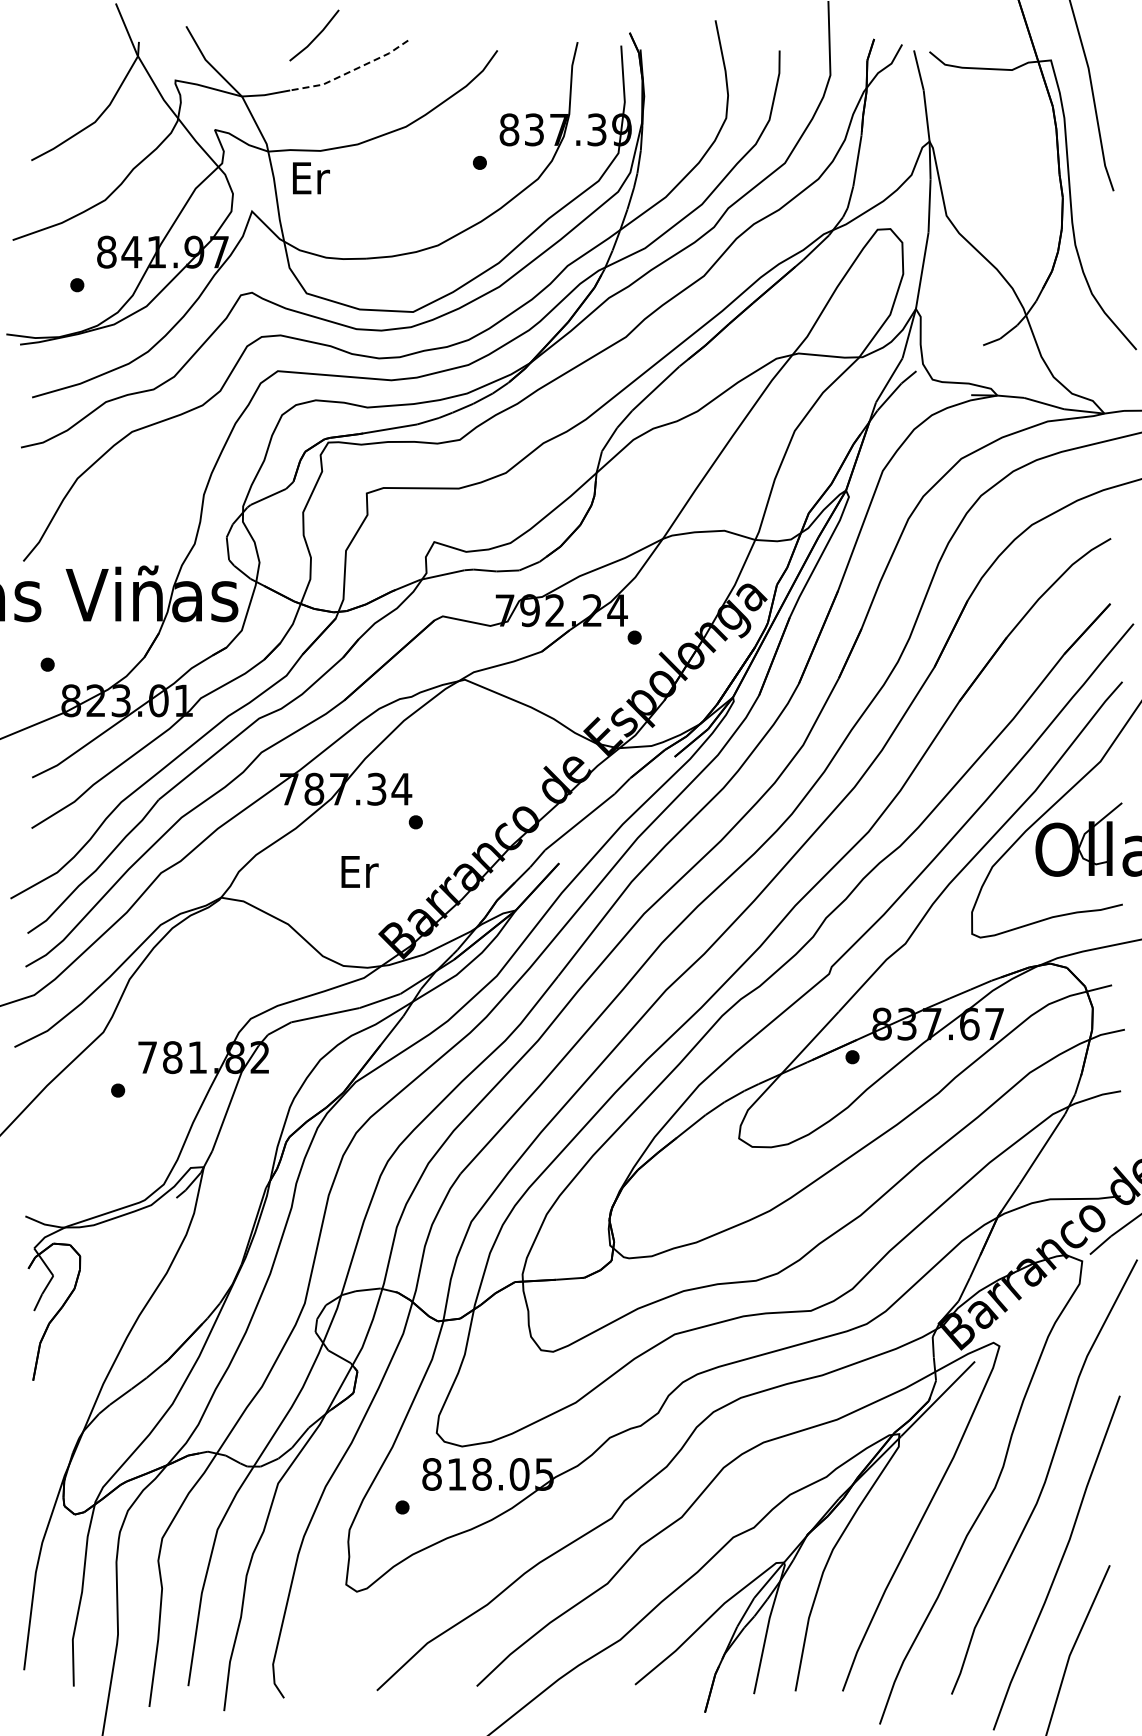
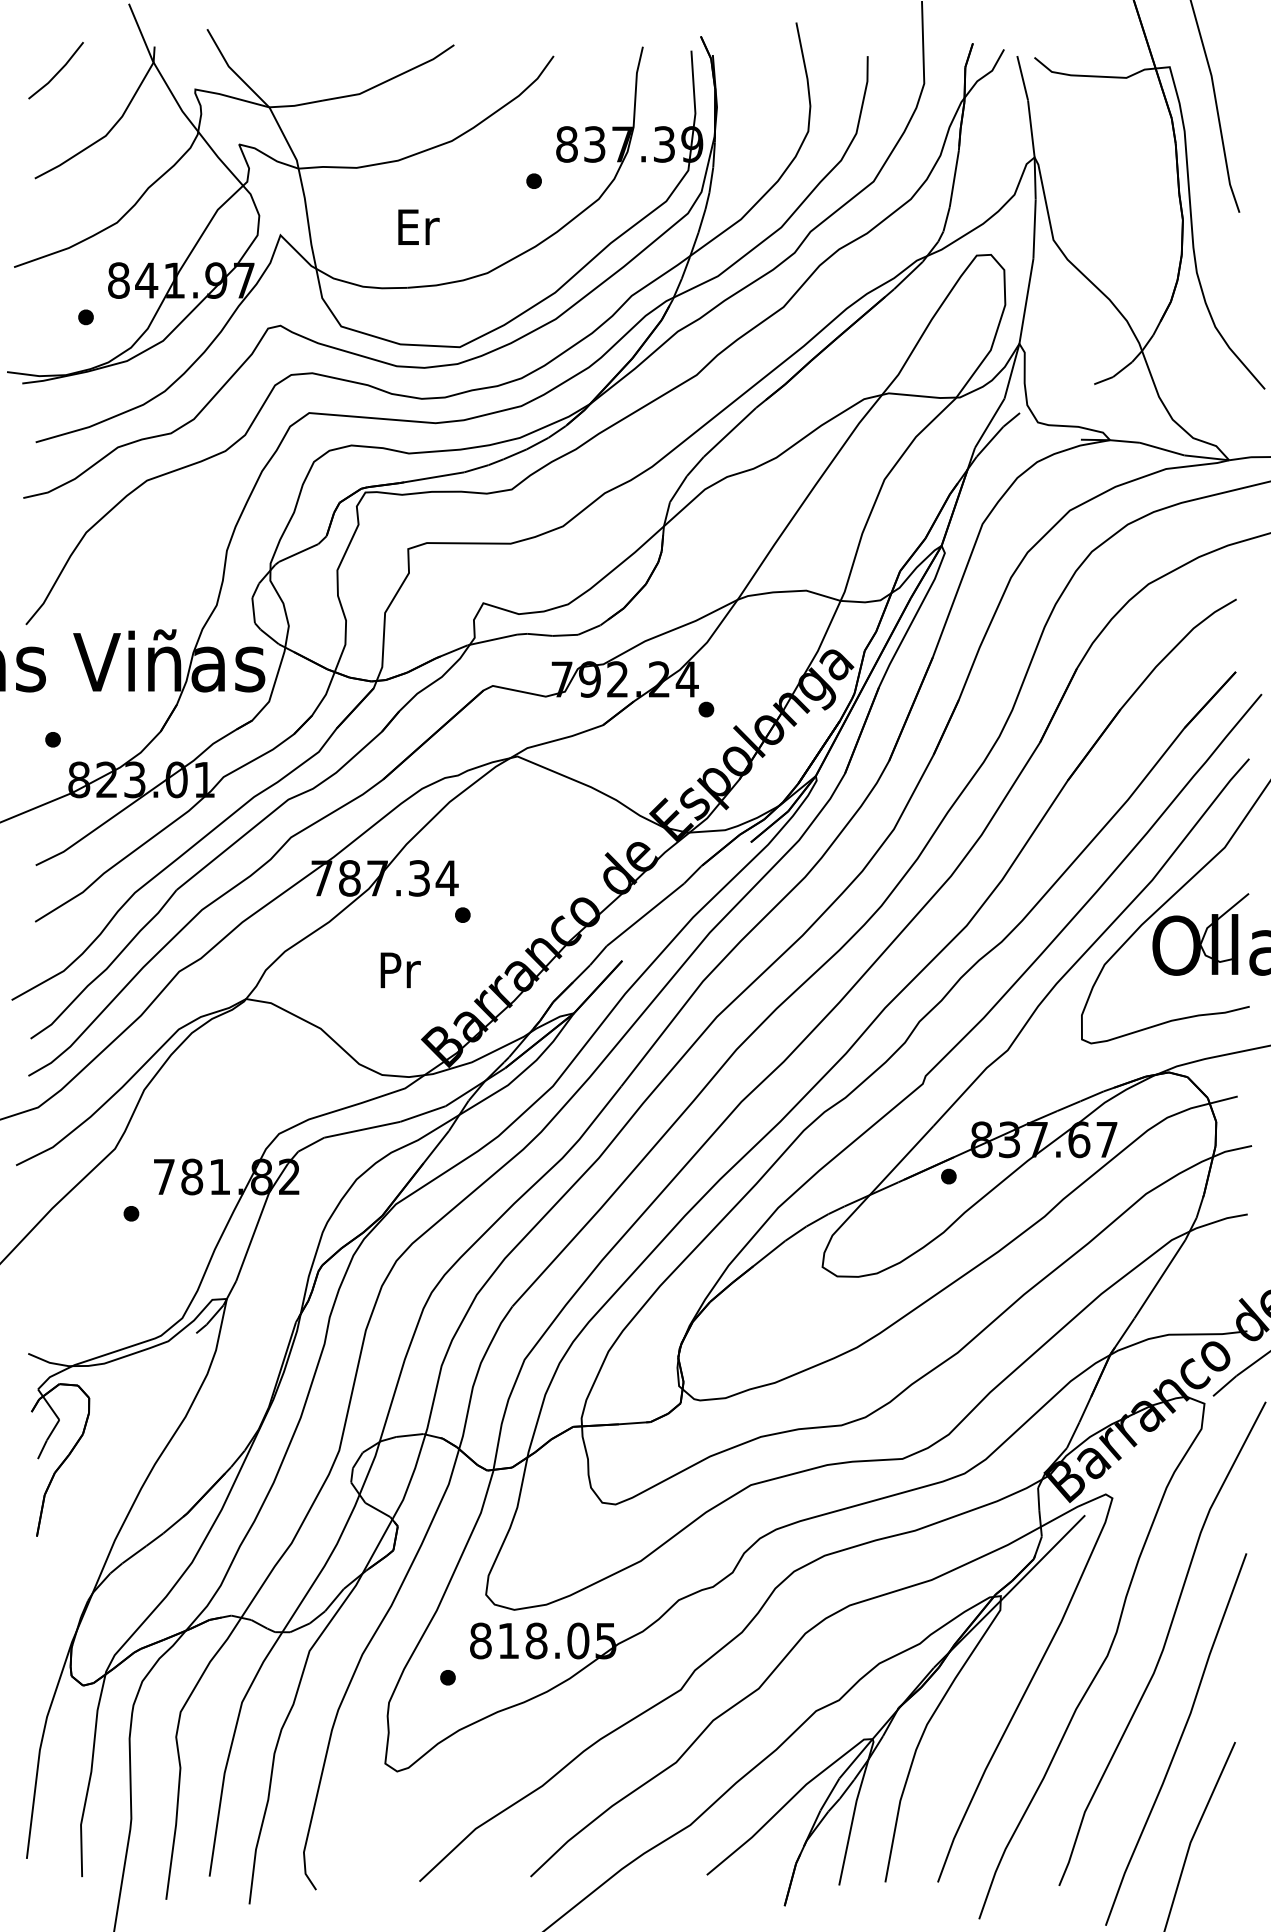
line: (315, 36) -> (57, 71), moved
line: (350, 71) -> (390, 79), dashed -> solid
text: (311, 178) -> (419, 227), moved
text: (359, 871) -> (400, 969), Er -> Pr

